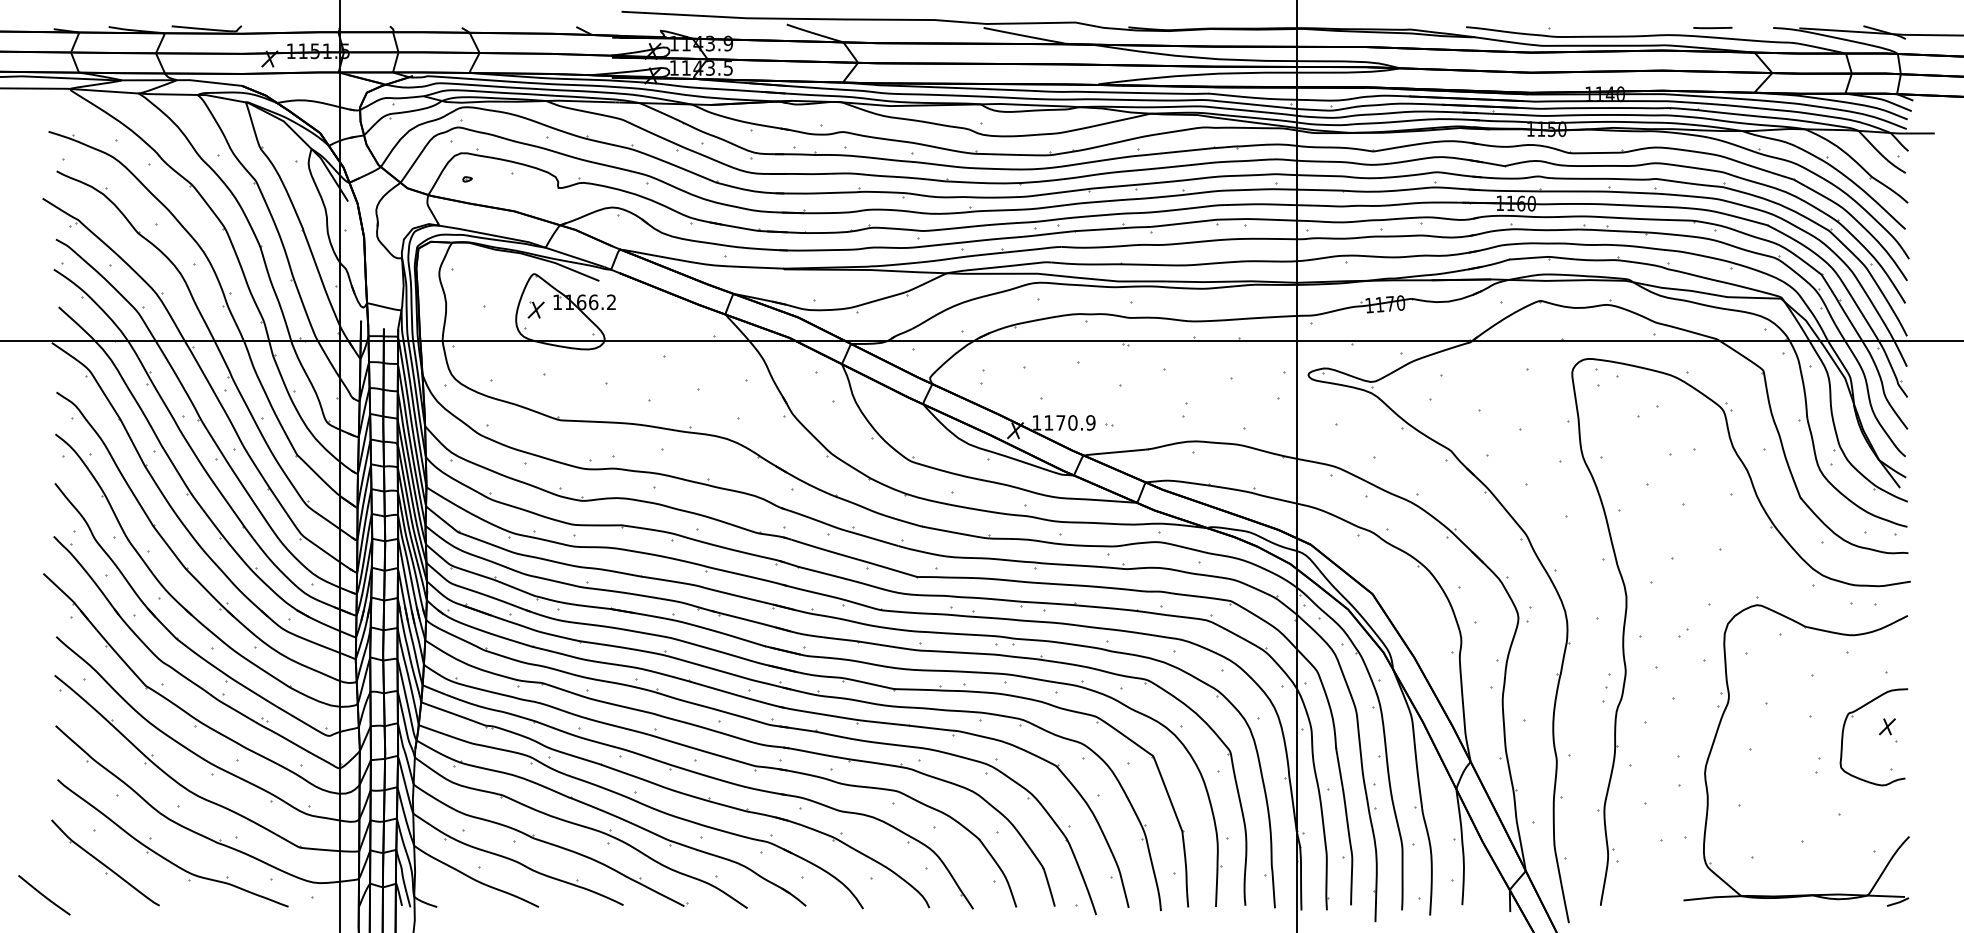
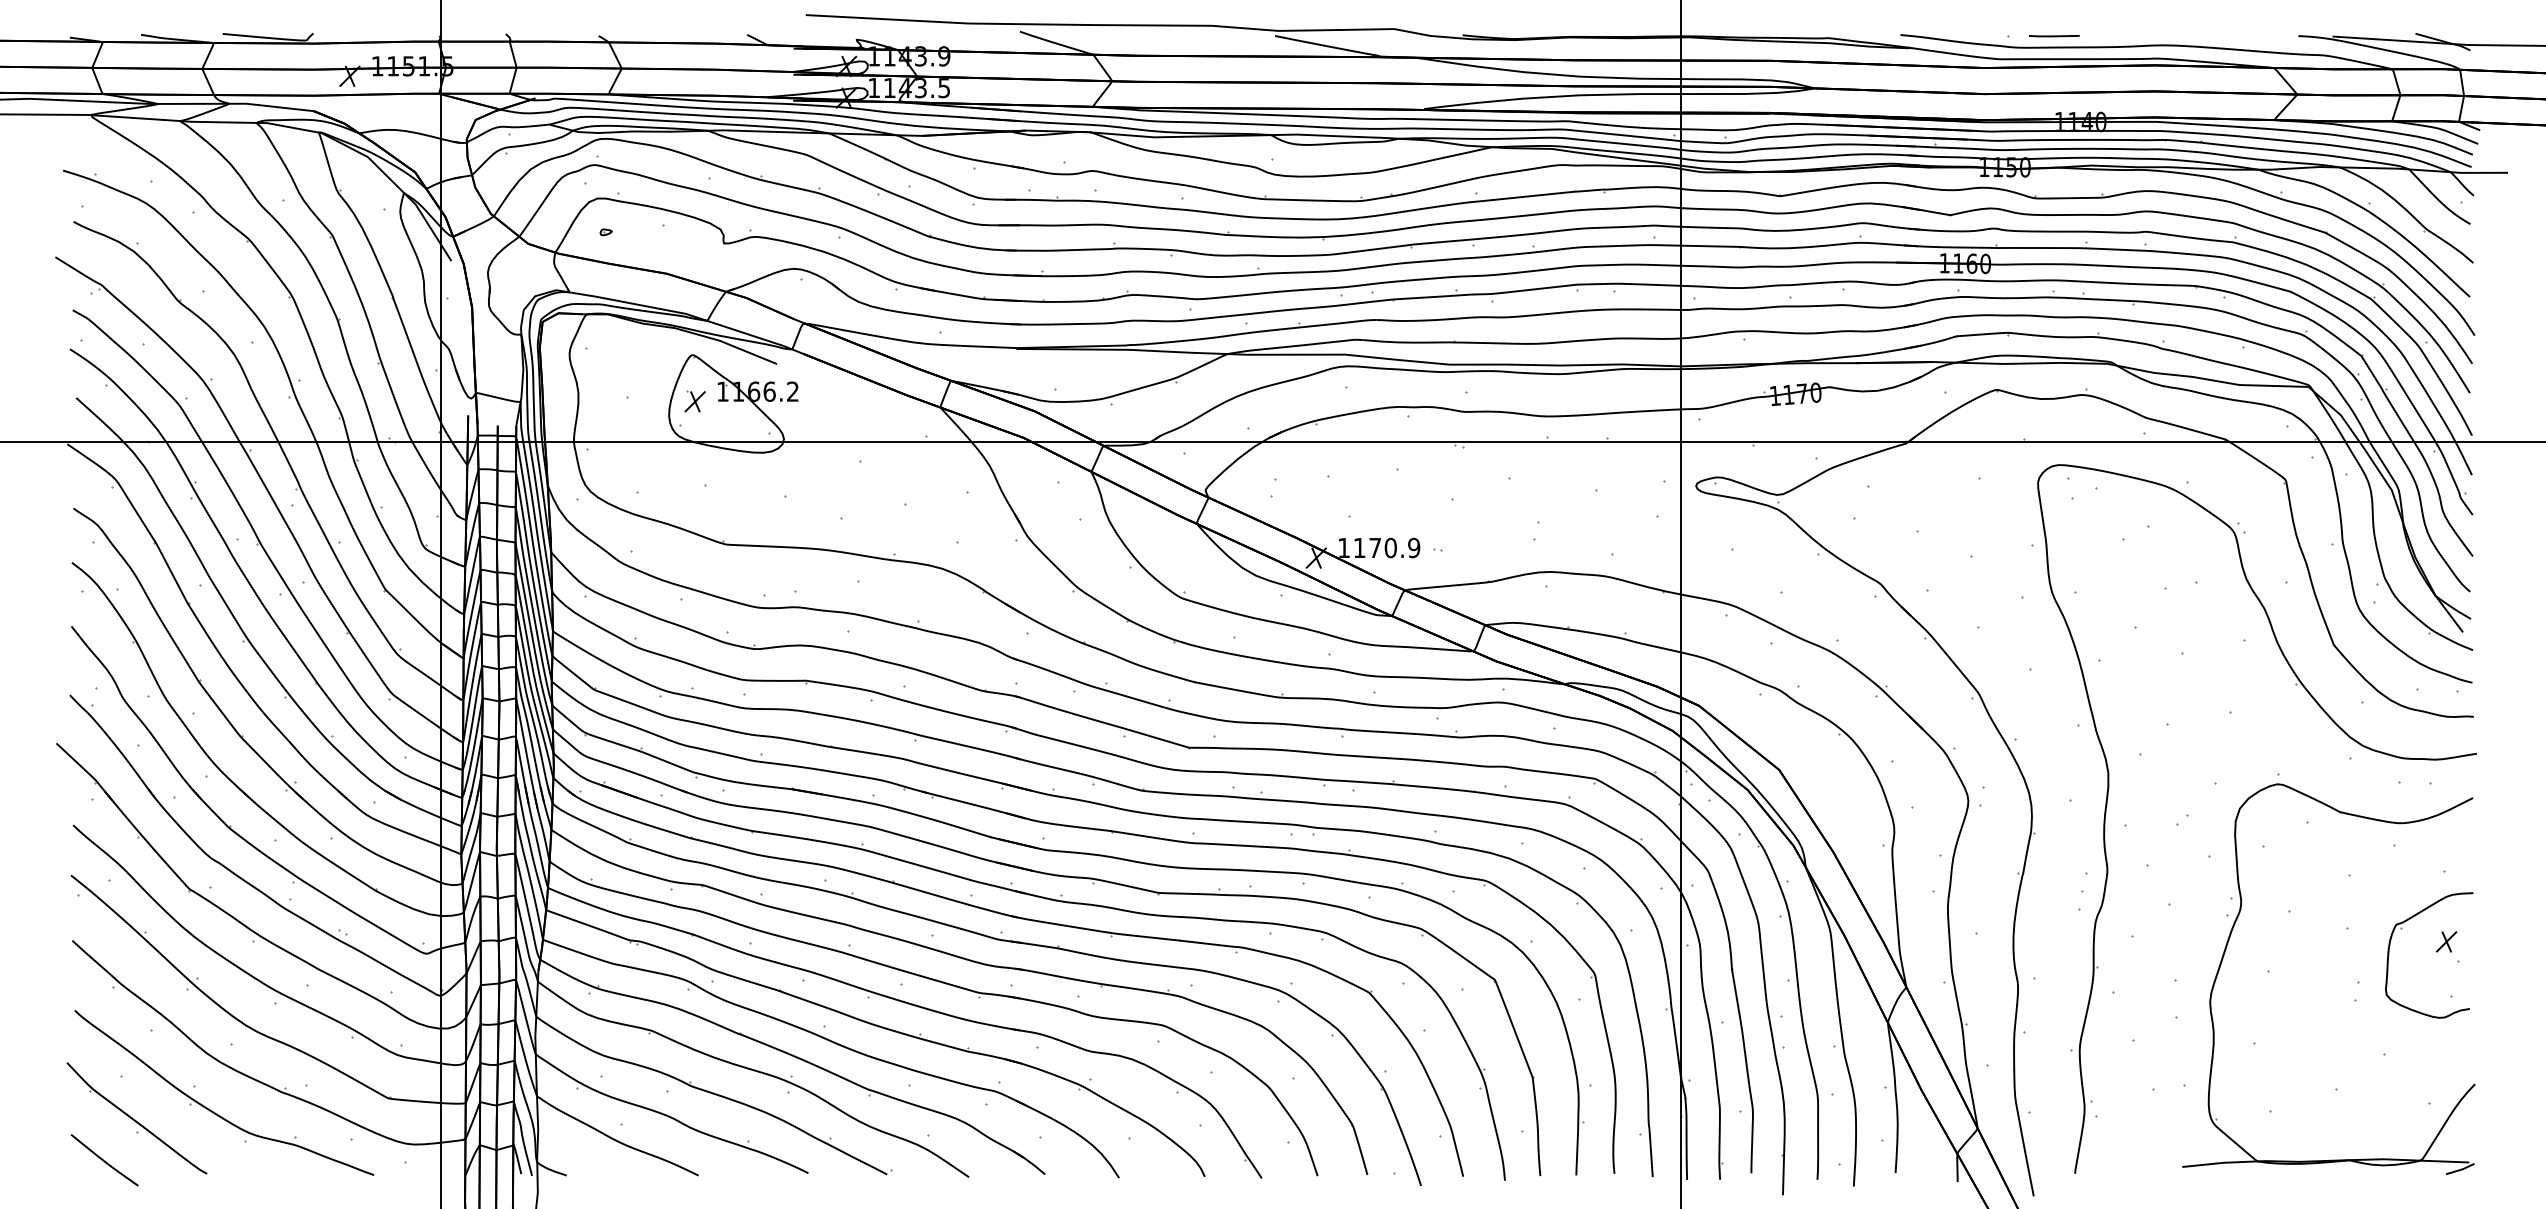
line: (1712, 28) -> (2054, 36), moved
curve: (44, 895) -> (104, 1160), moved

